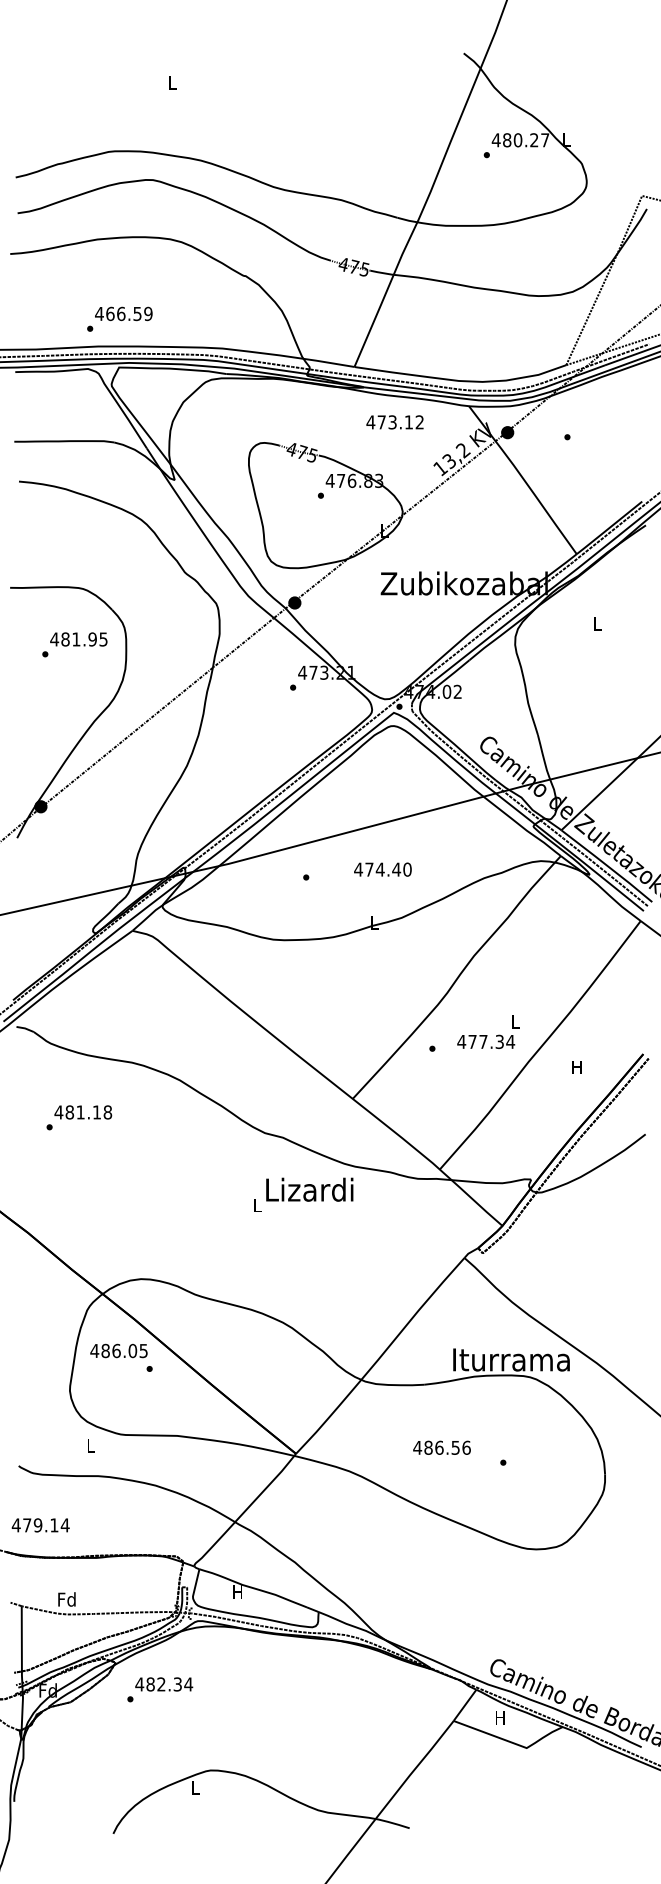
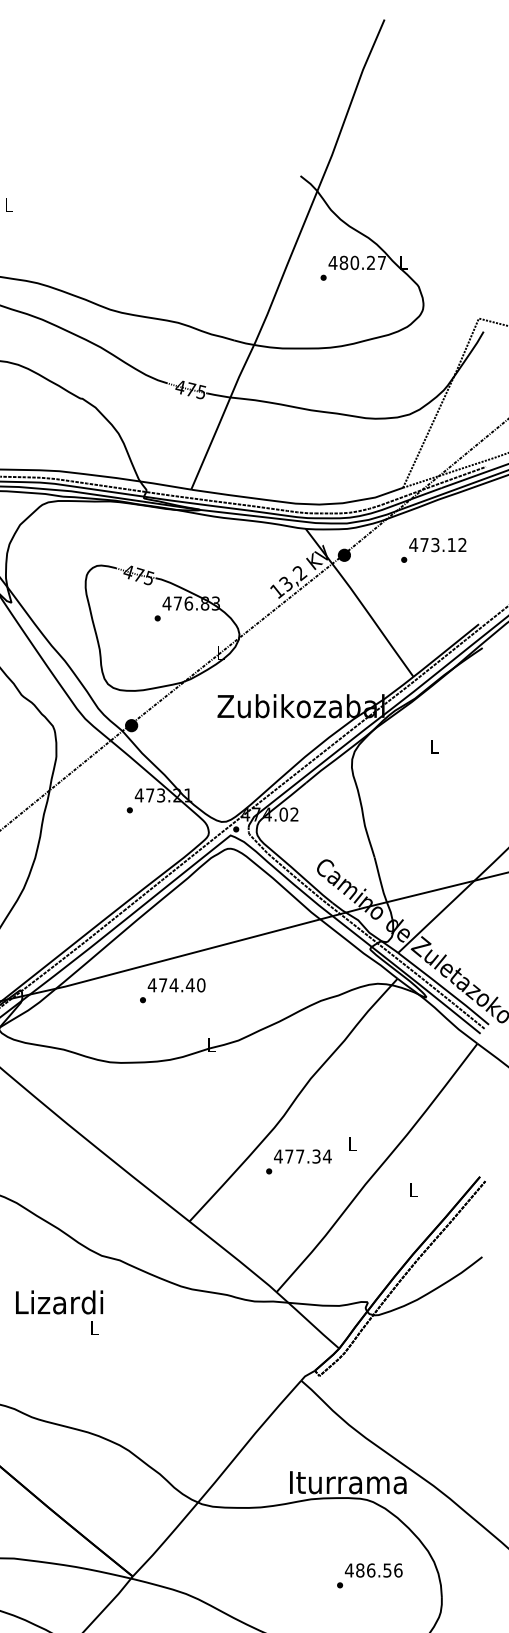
text: (394, 422) -> (437, 545), moved
text: (382, 869) -> (176, 985), moved
text: (486, 1041) -> (303, 1156), moved
text: (576, 1067) -> (413, 1190), H -> L
text: (309, 1189) -> (59, 1302), moved
text: (441, 1447) -> (373, 1570), moved

